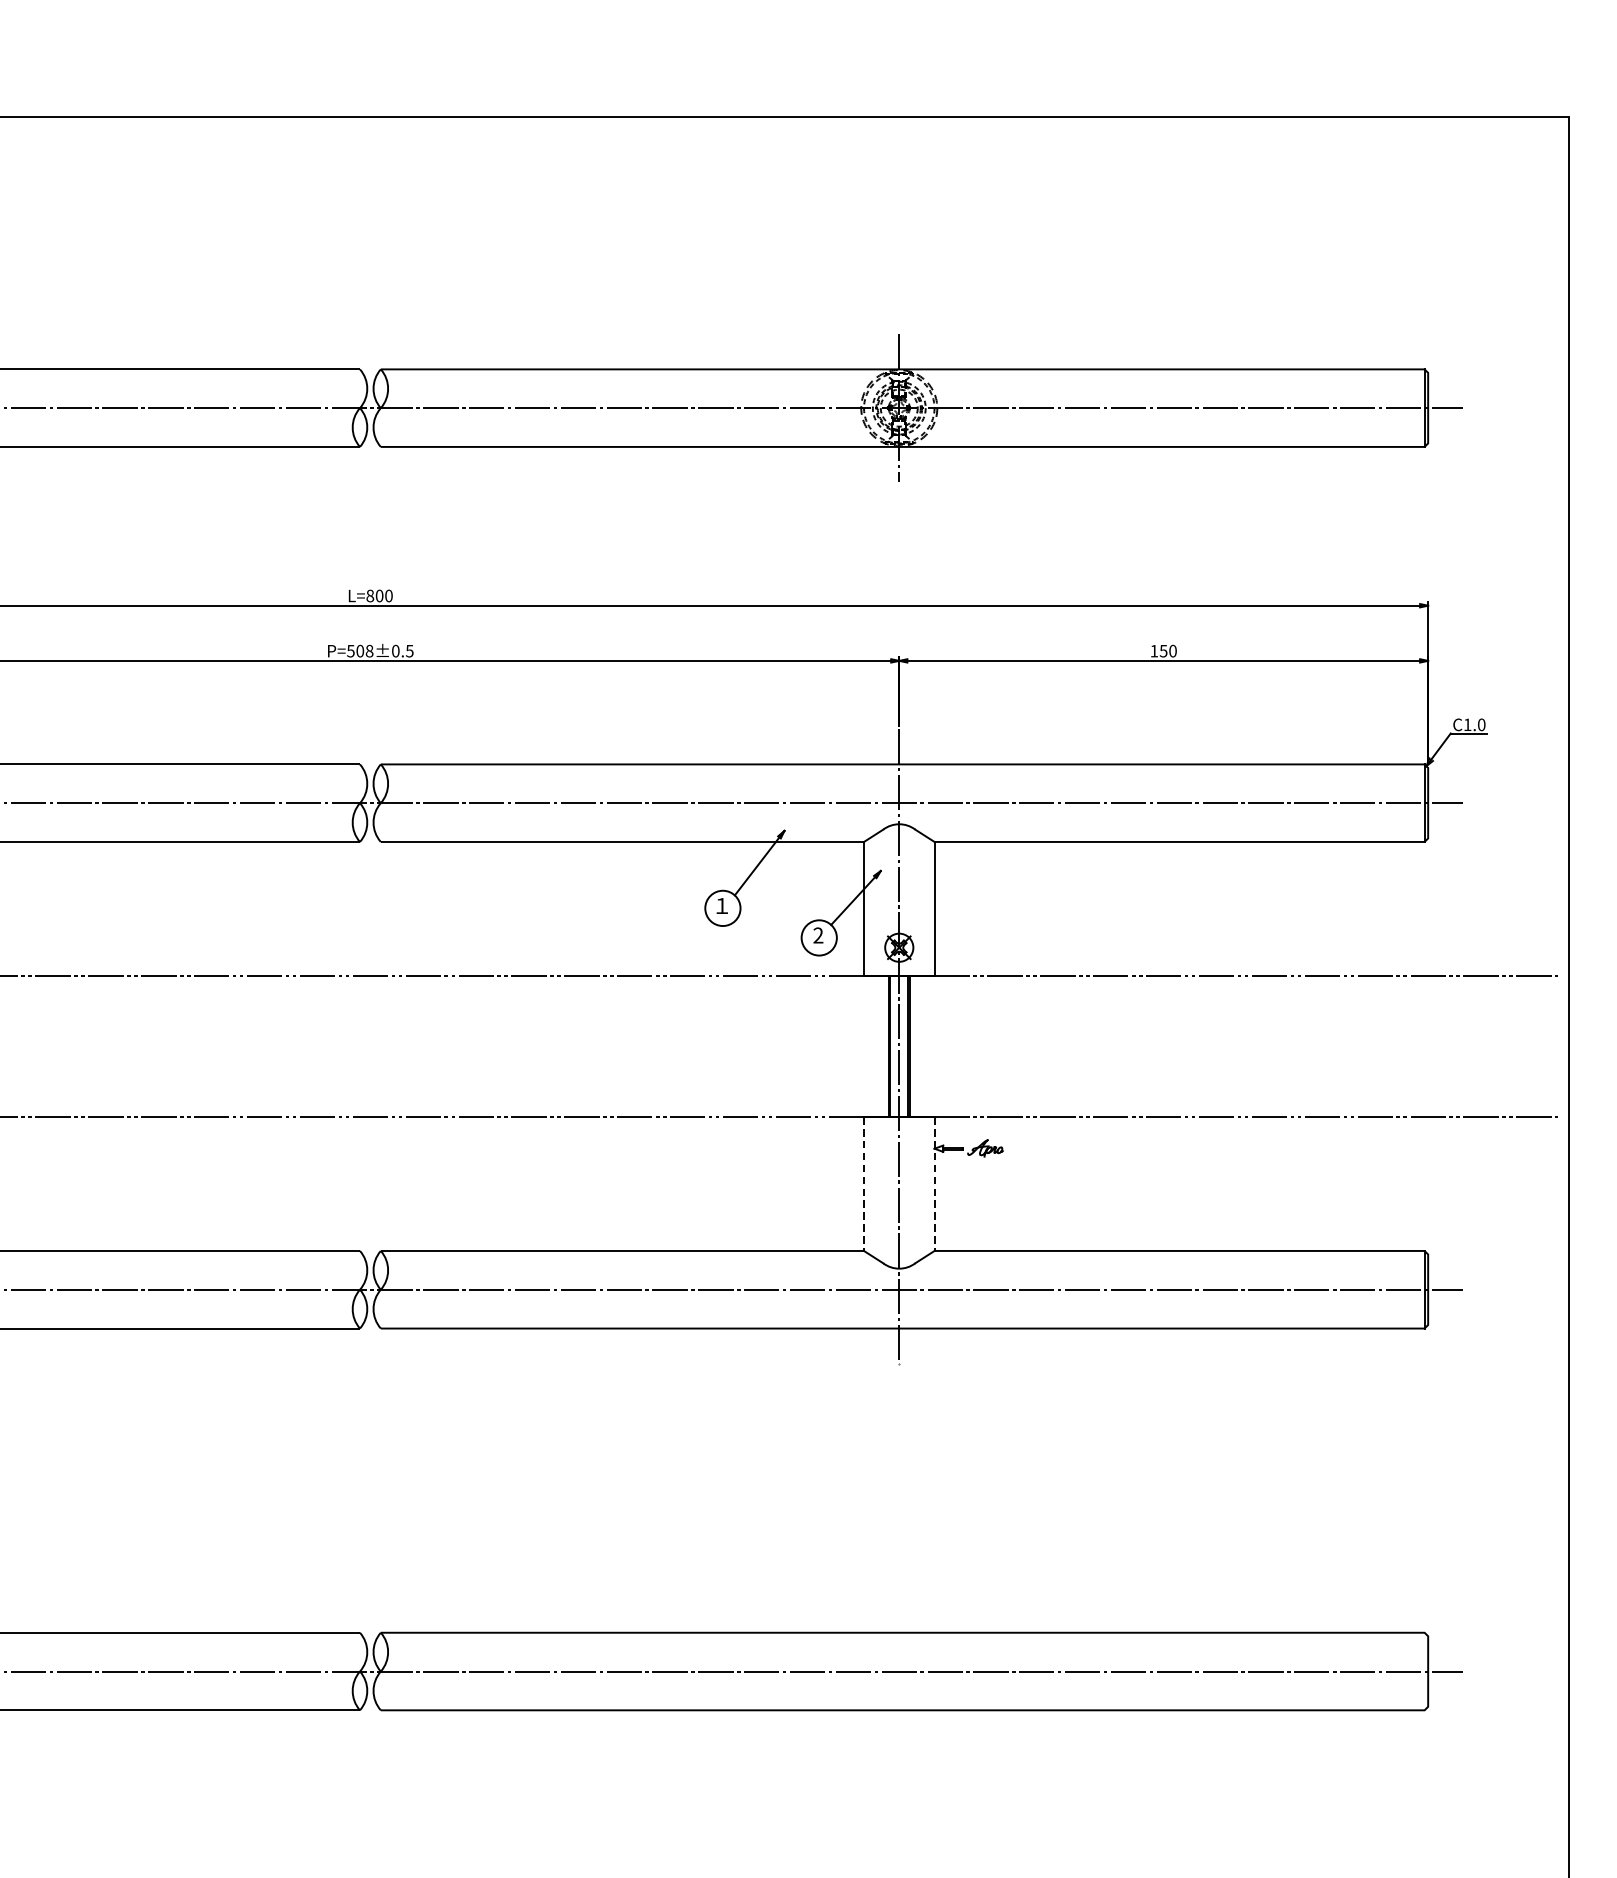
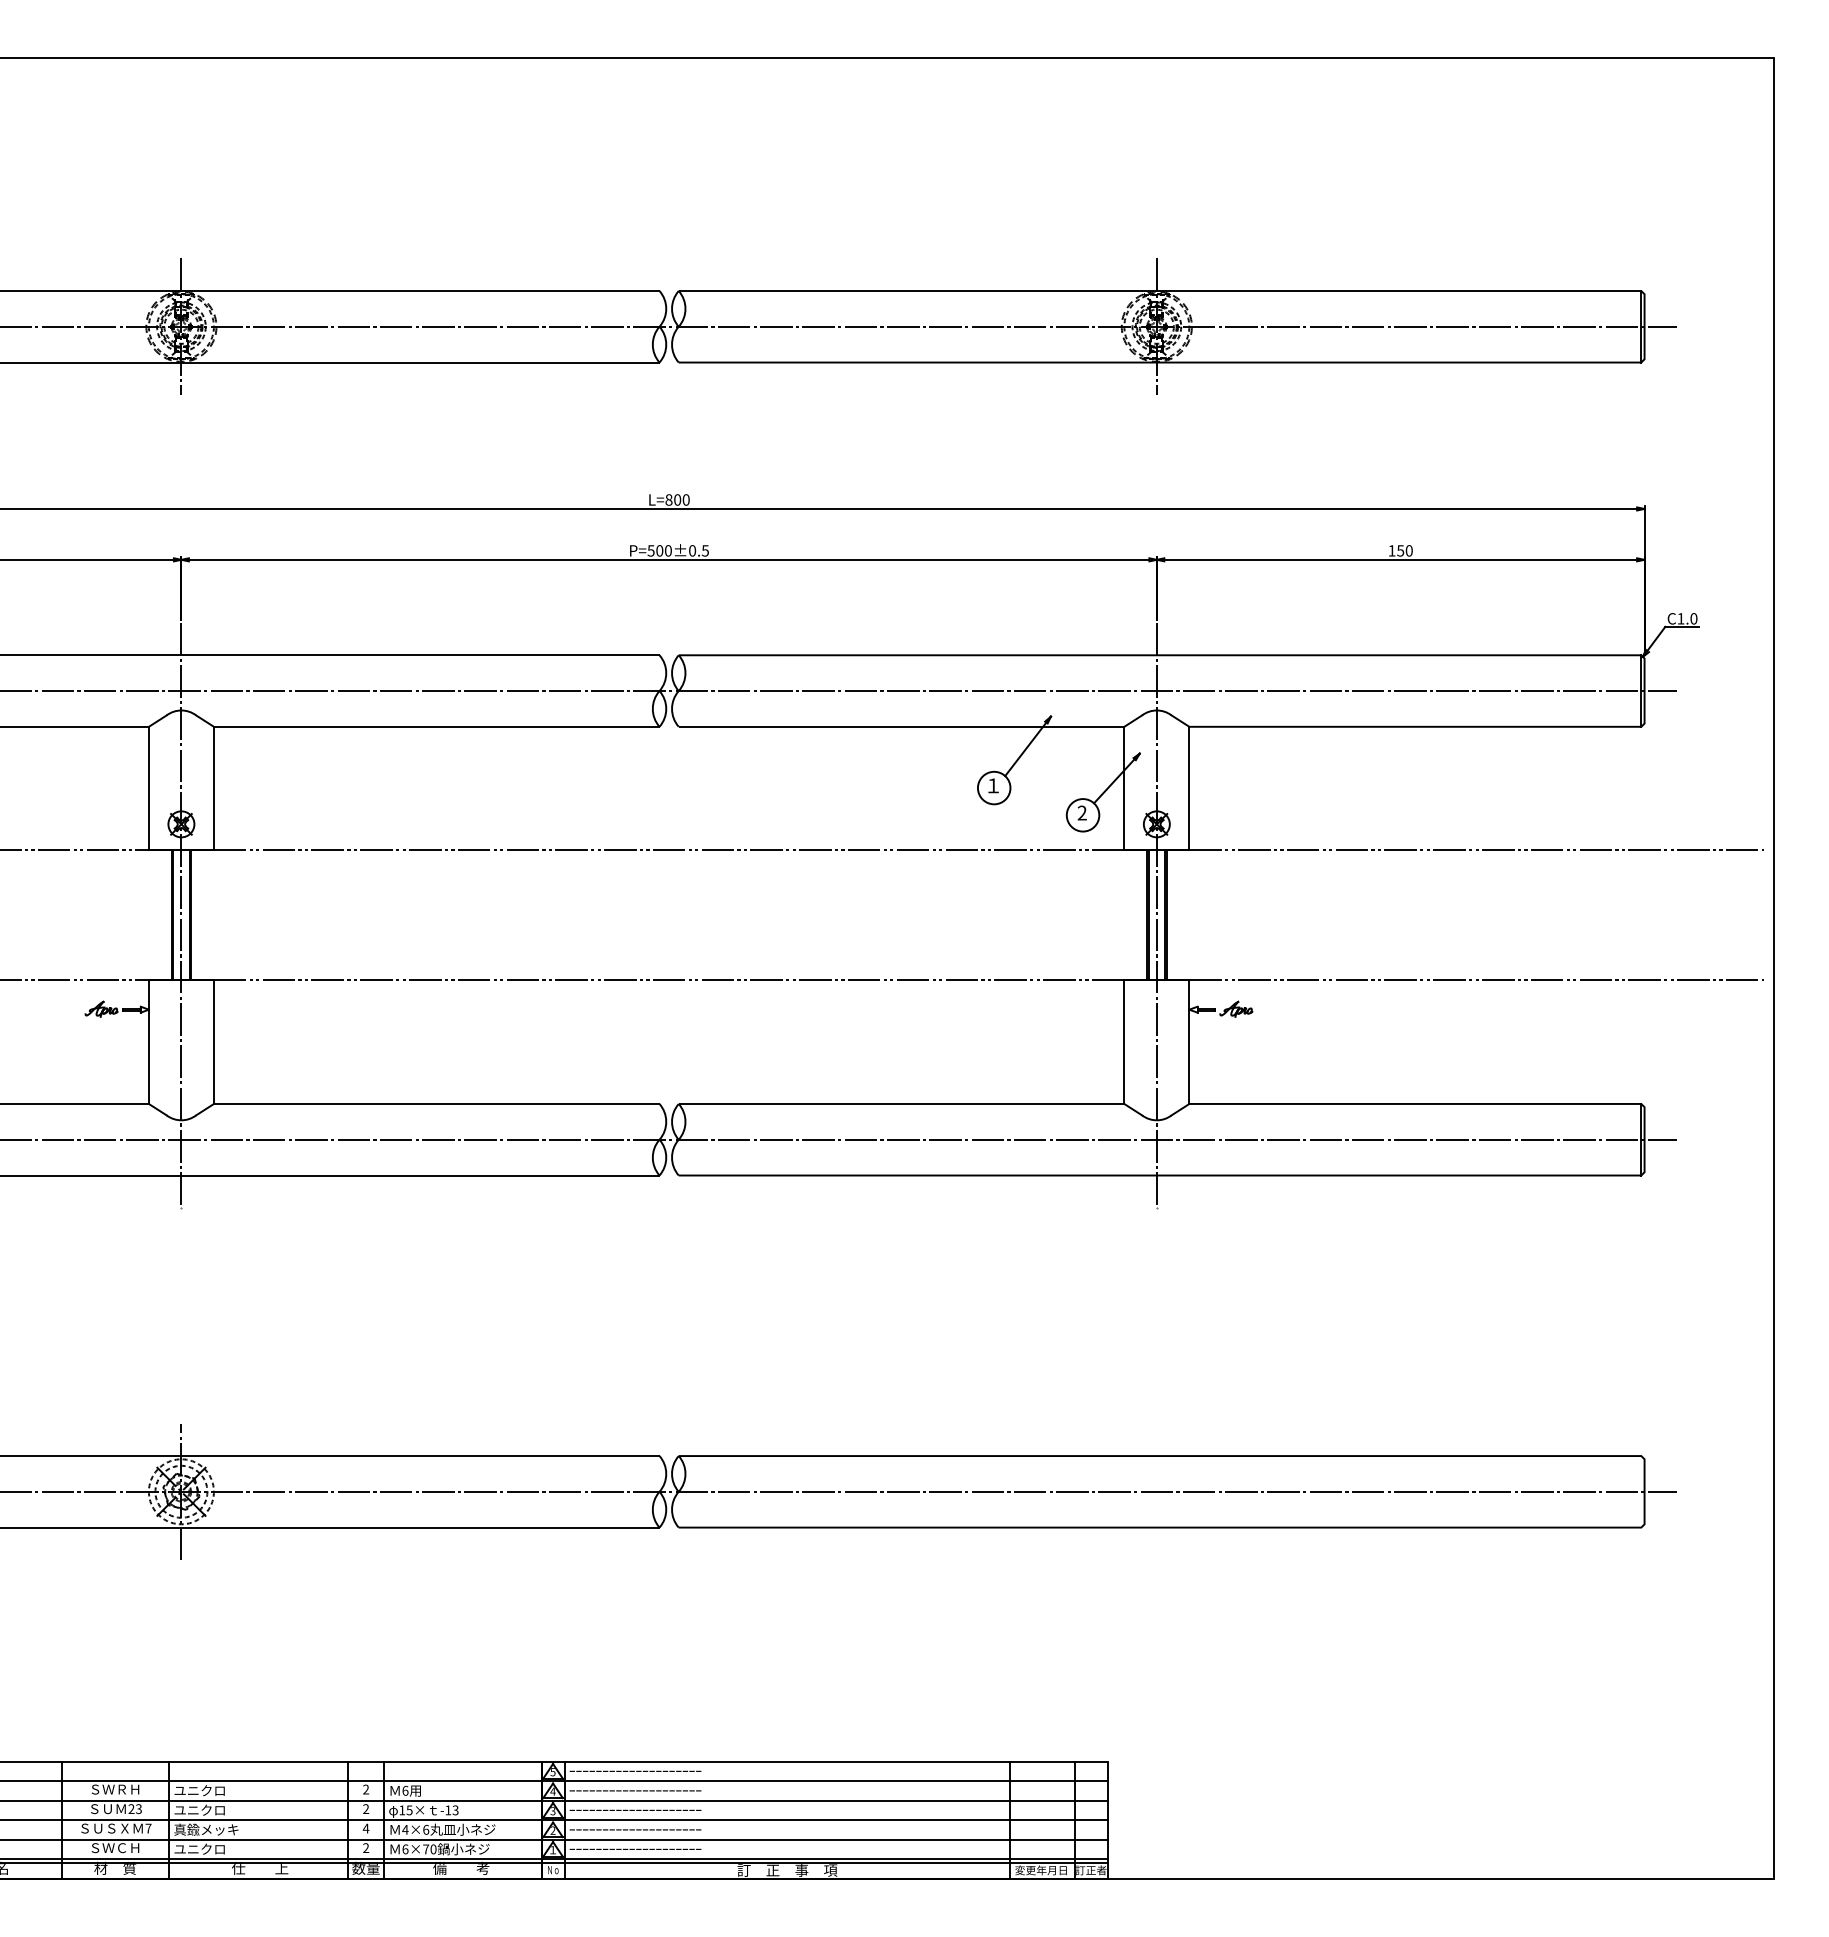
text: (368, 650) -> (667, 550), P=508±0.5 -> P=500±0.5
line: (864, 1184) -> (1124, 1042), dashed -> solid
line: (934, 1184) -> (1189, 1042), dashed -> solid

